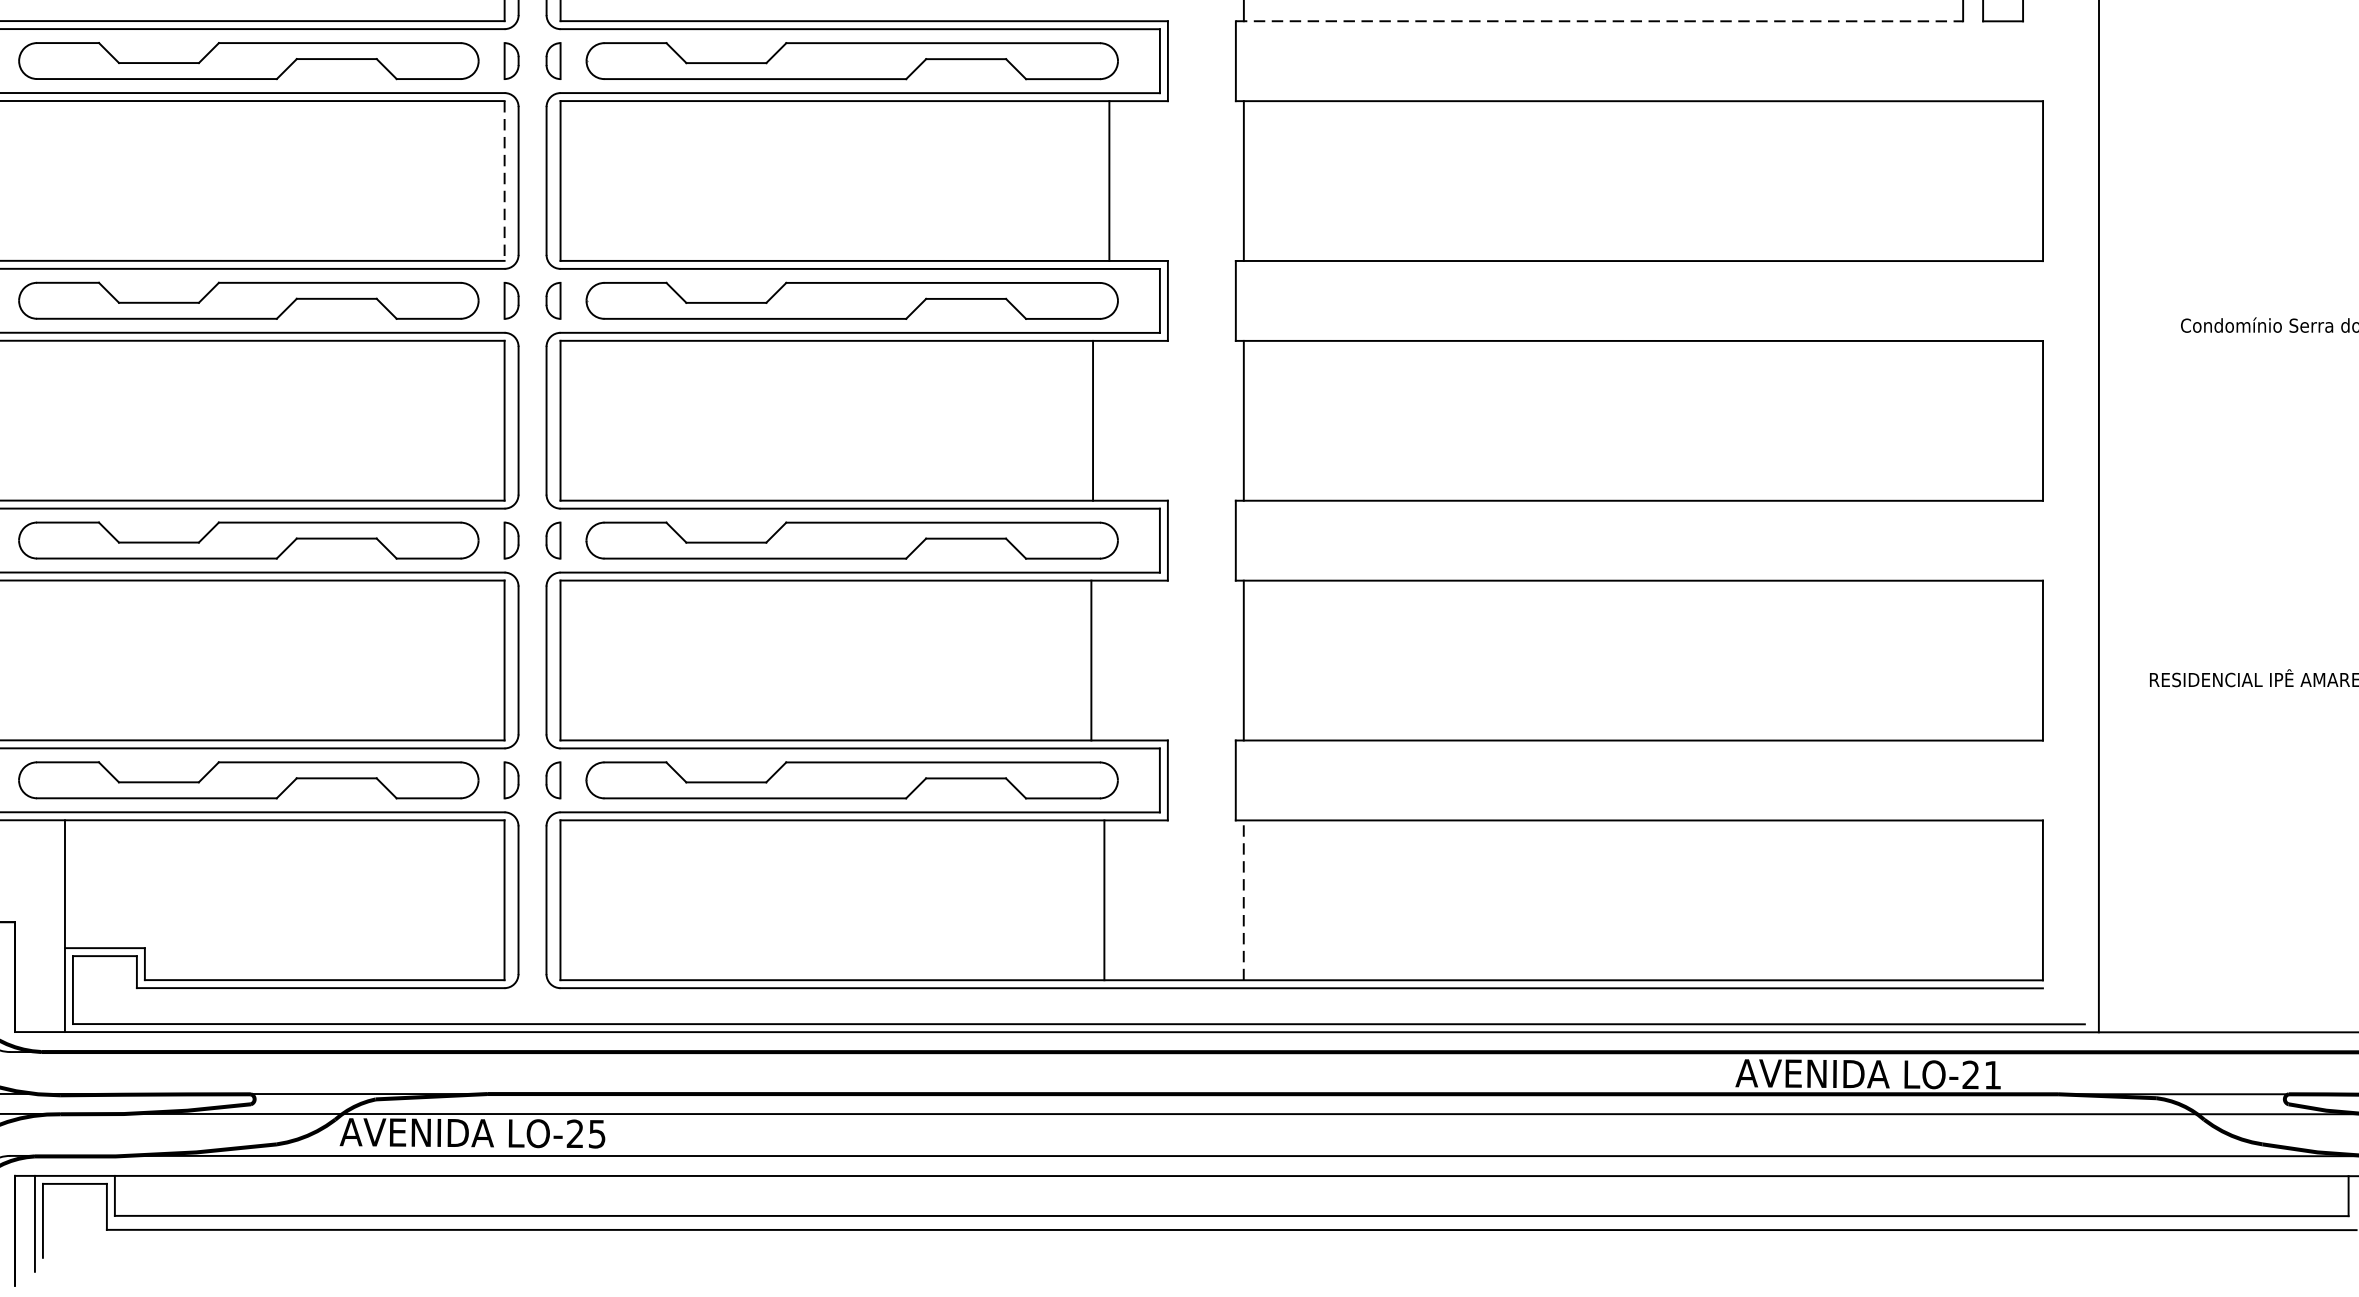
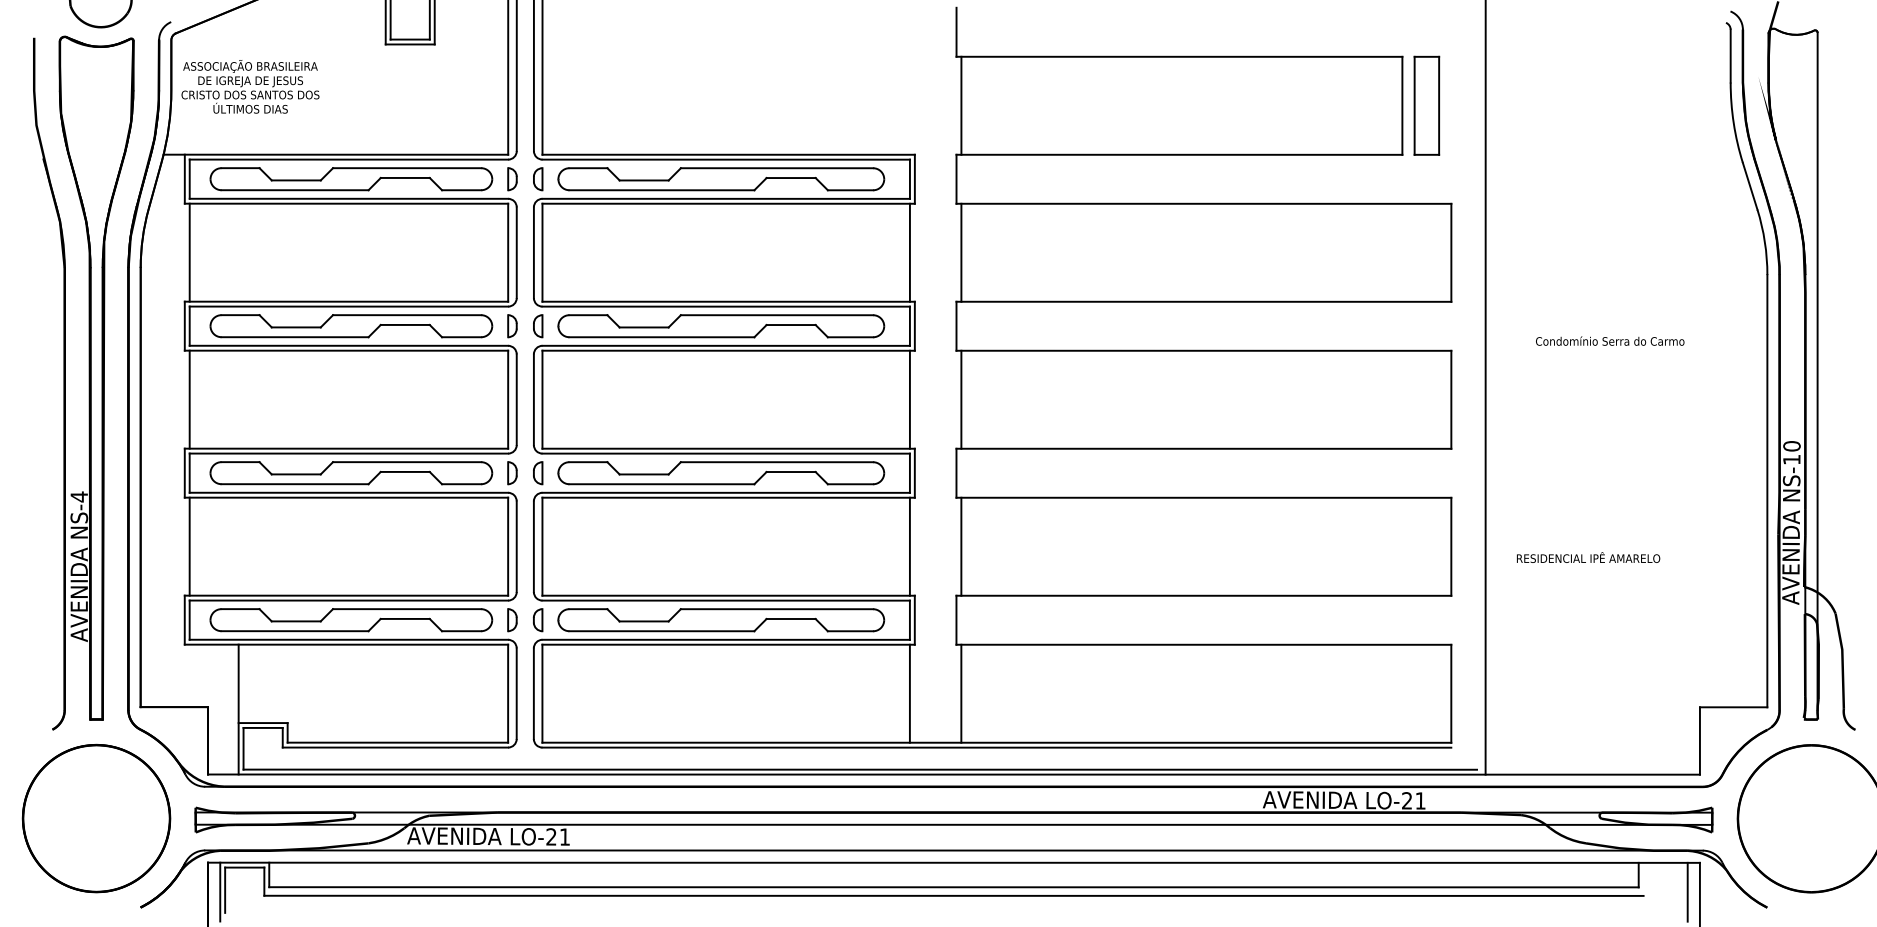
line: (1599, 20) -> (1179, 154), dashed -> solid
line: (505, 180) -> (508, 252), dashed -> solid
line: (1108, 180) -> (909, 252), moved
line: (1092, 420) -> (909, 399), moved
line: (1090, 660) -> (909, 546), moved
line: (1103, 899) -> (909, 693), moved
line: (1244, 899) -> (961, 693), dashed -> solid
text: (596, 1133) -> (564, 836), LO-25 -> LO-21

